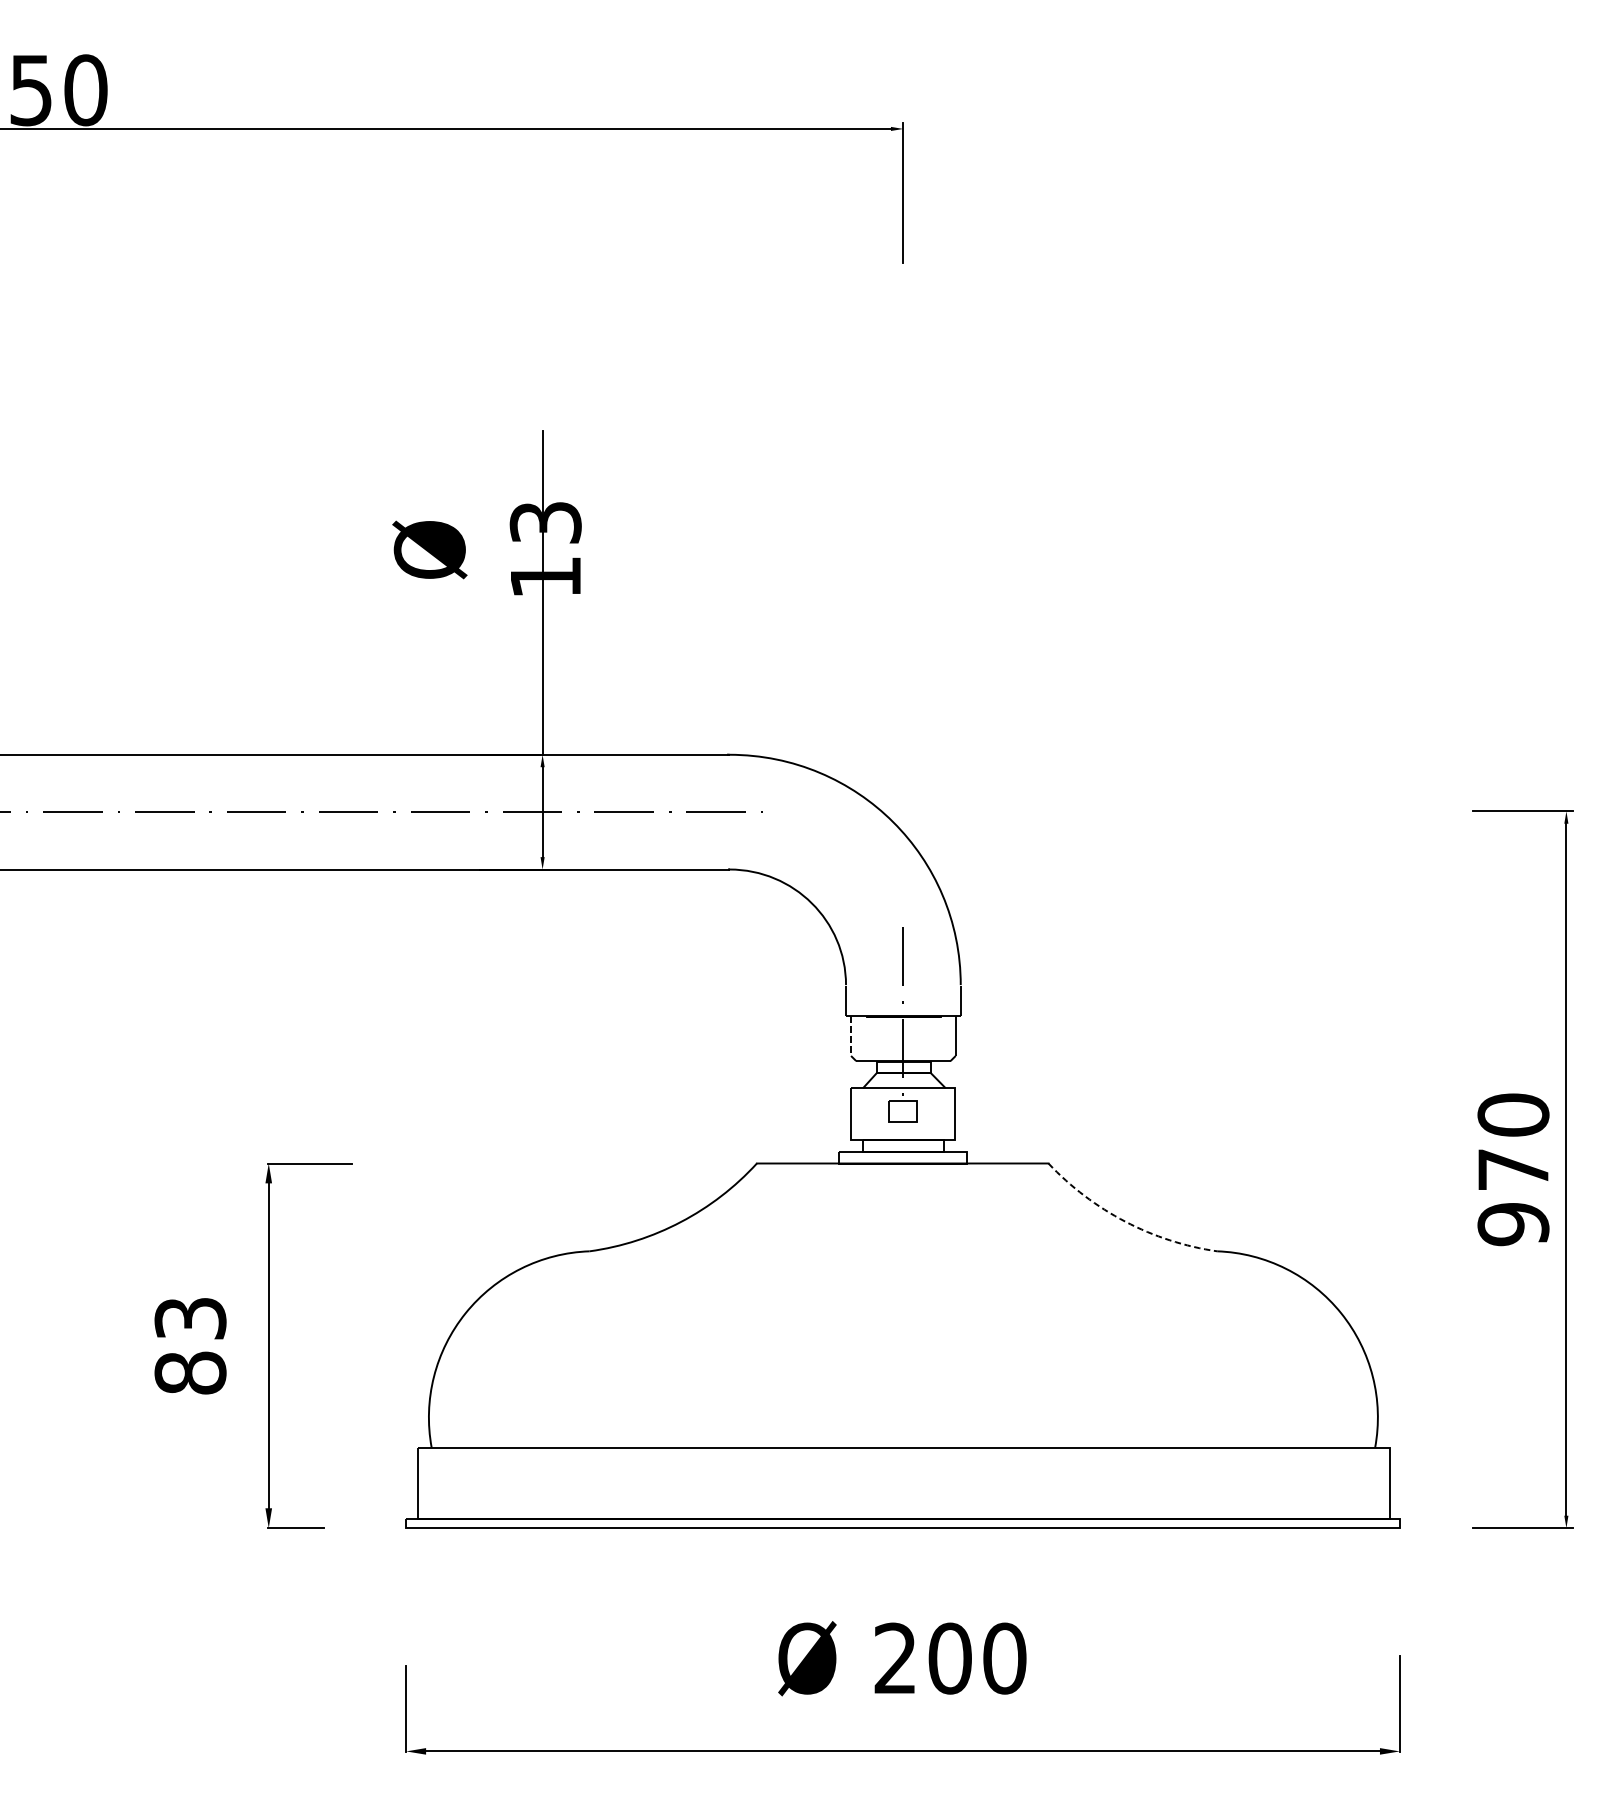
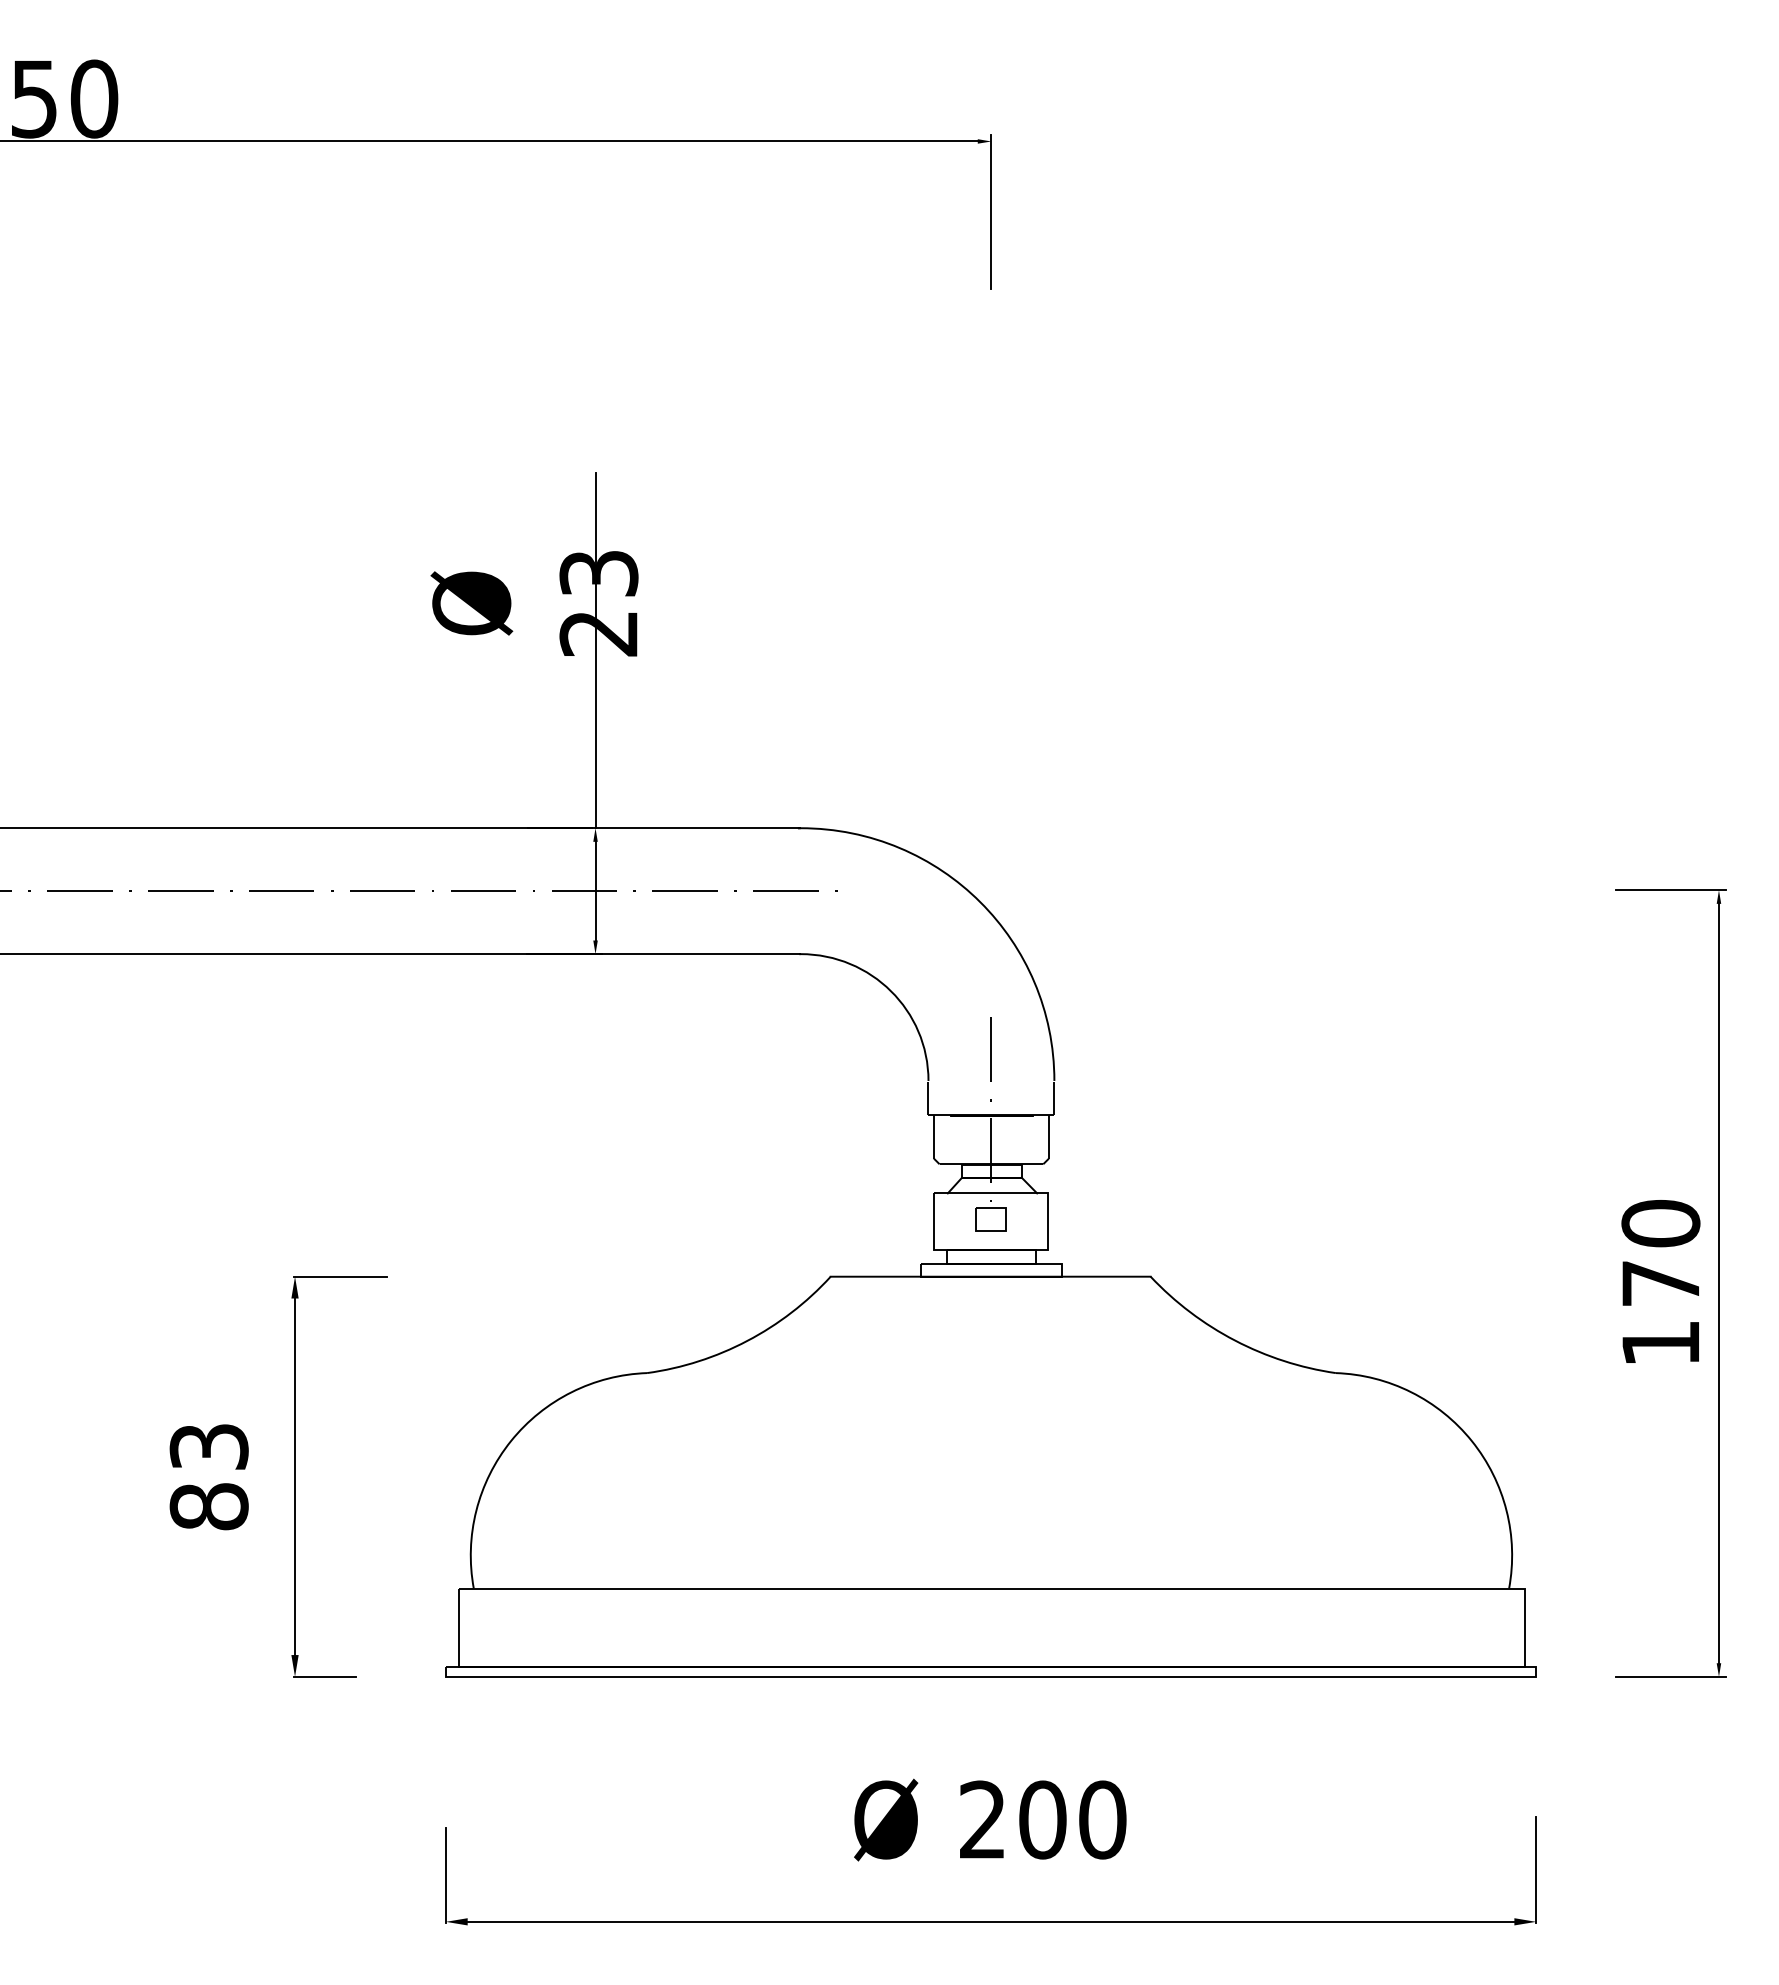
text: (545, 578) -> (598, 634), 13 -> 23
line: (851, 1035) -> (934, 1136), dashed -> solid
arc: (1125, 1221) -> (1235, 1340), dashed -> solid
text: (1513, 1224) -> (1660, 1343), 970 -> 170

